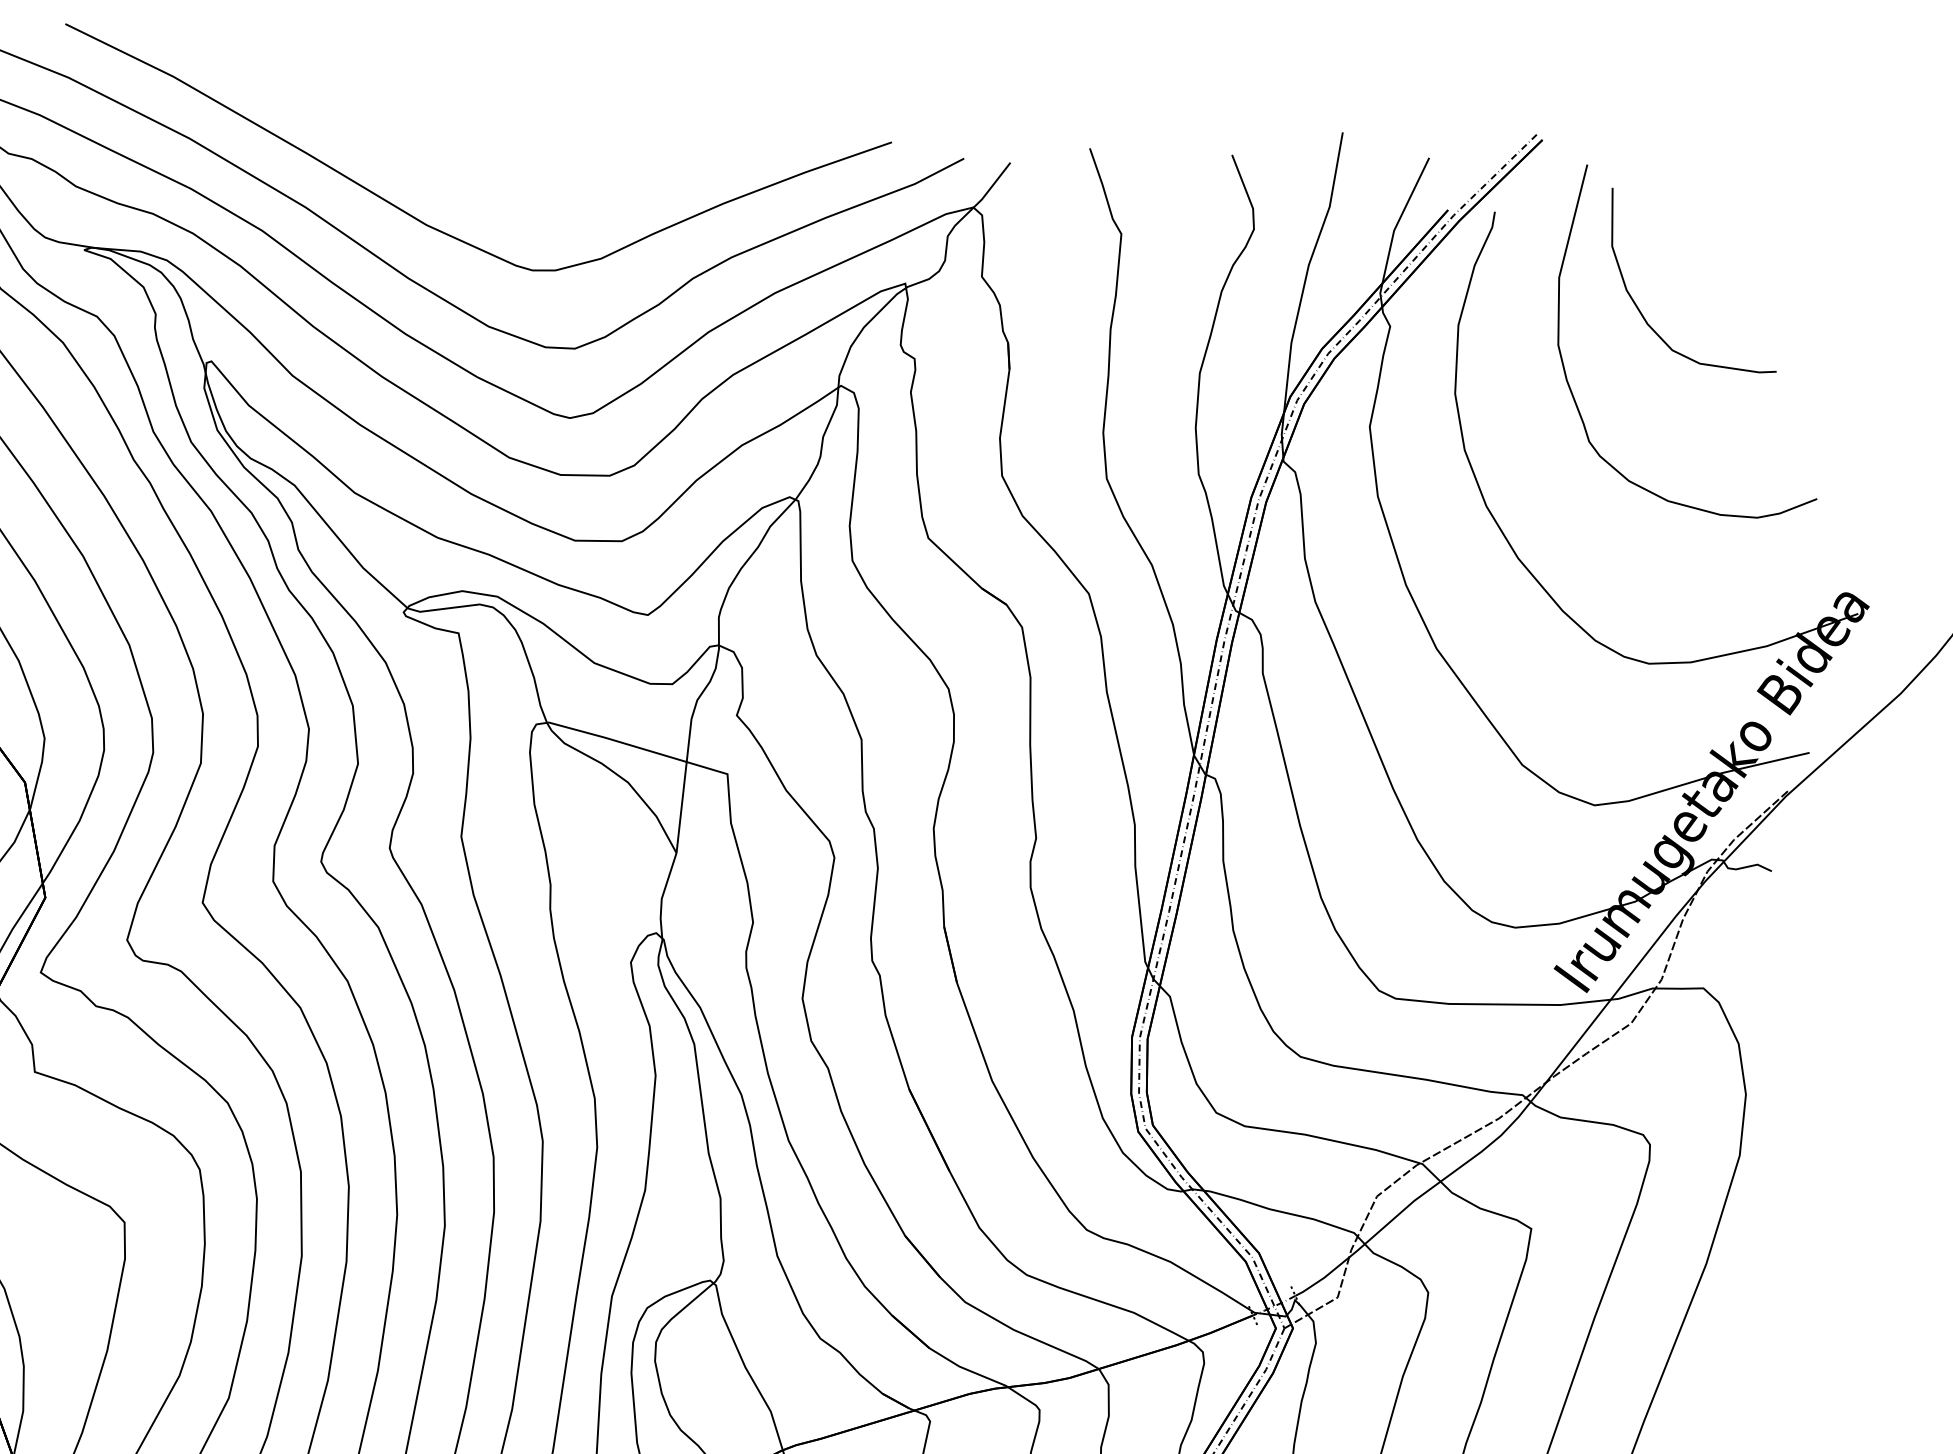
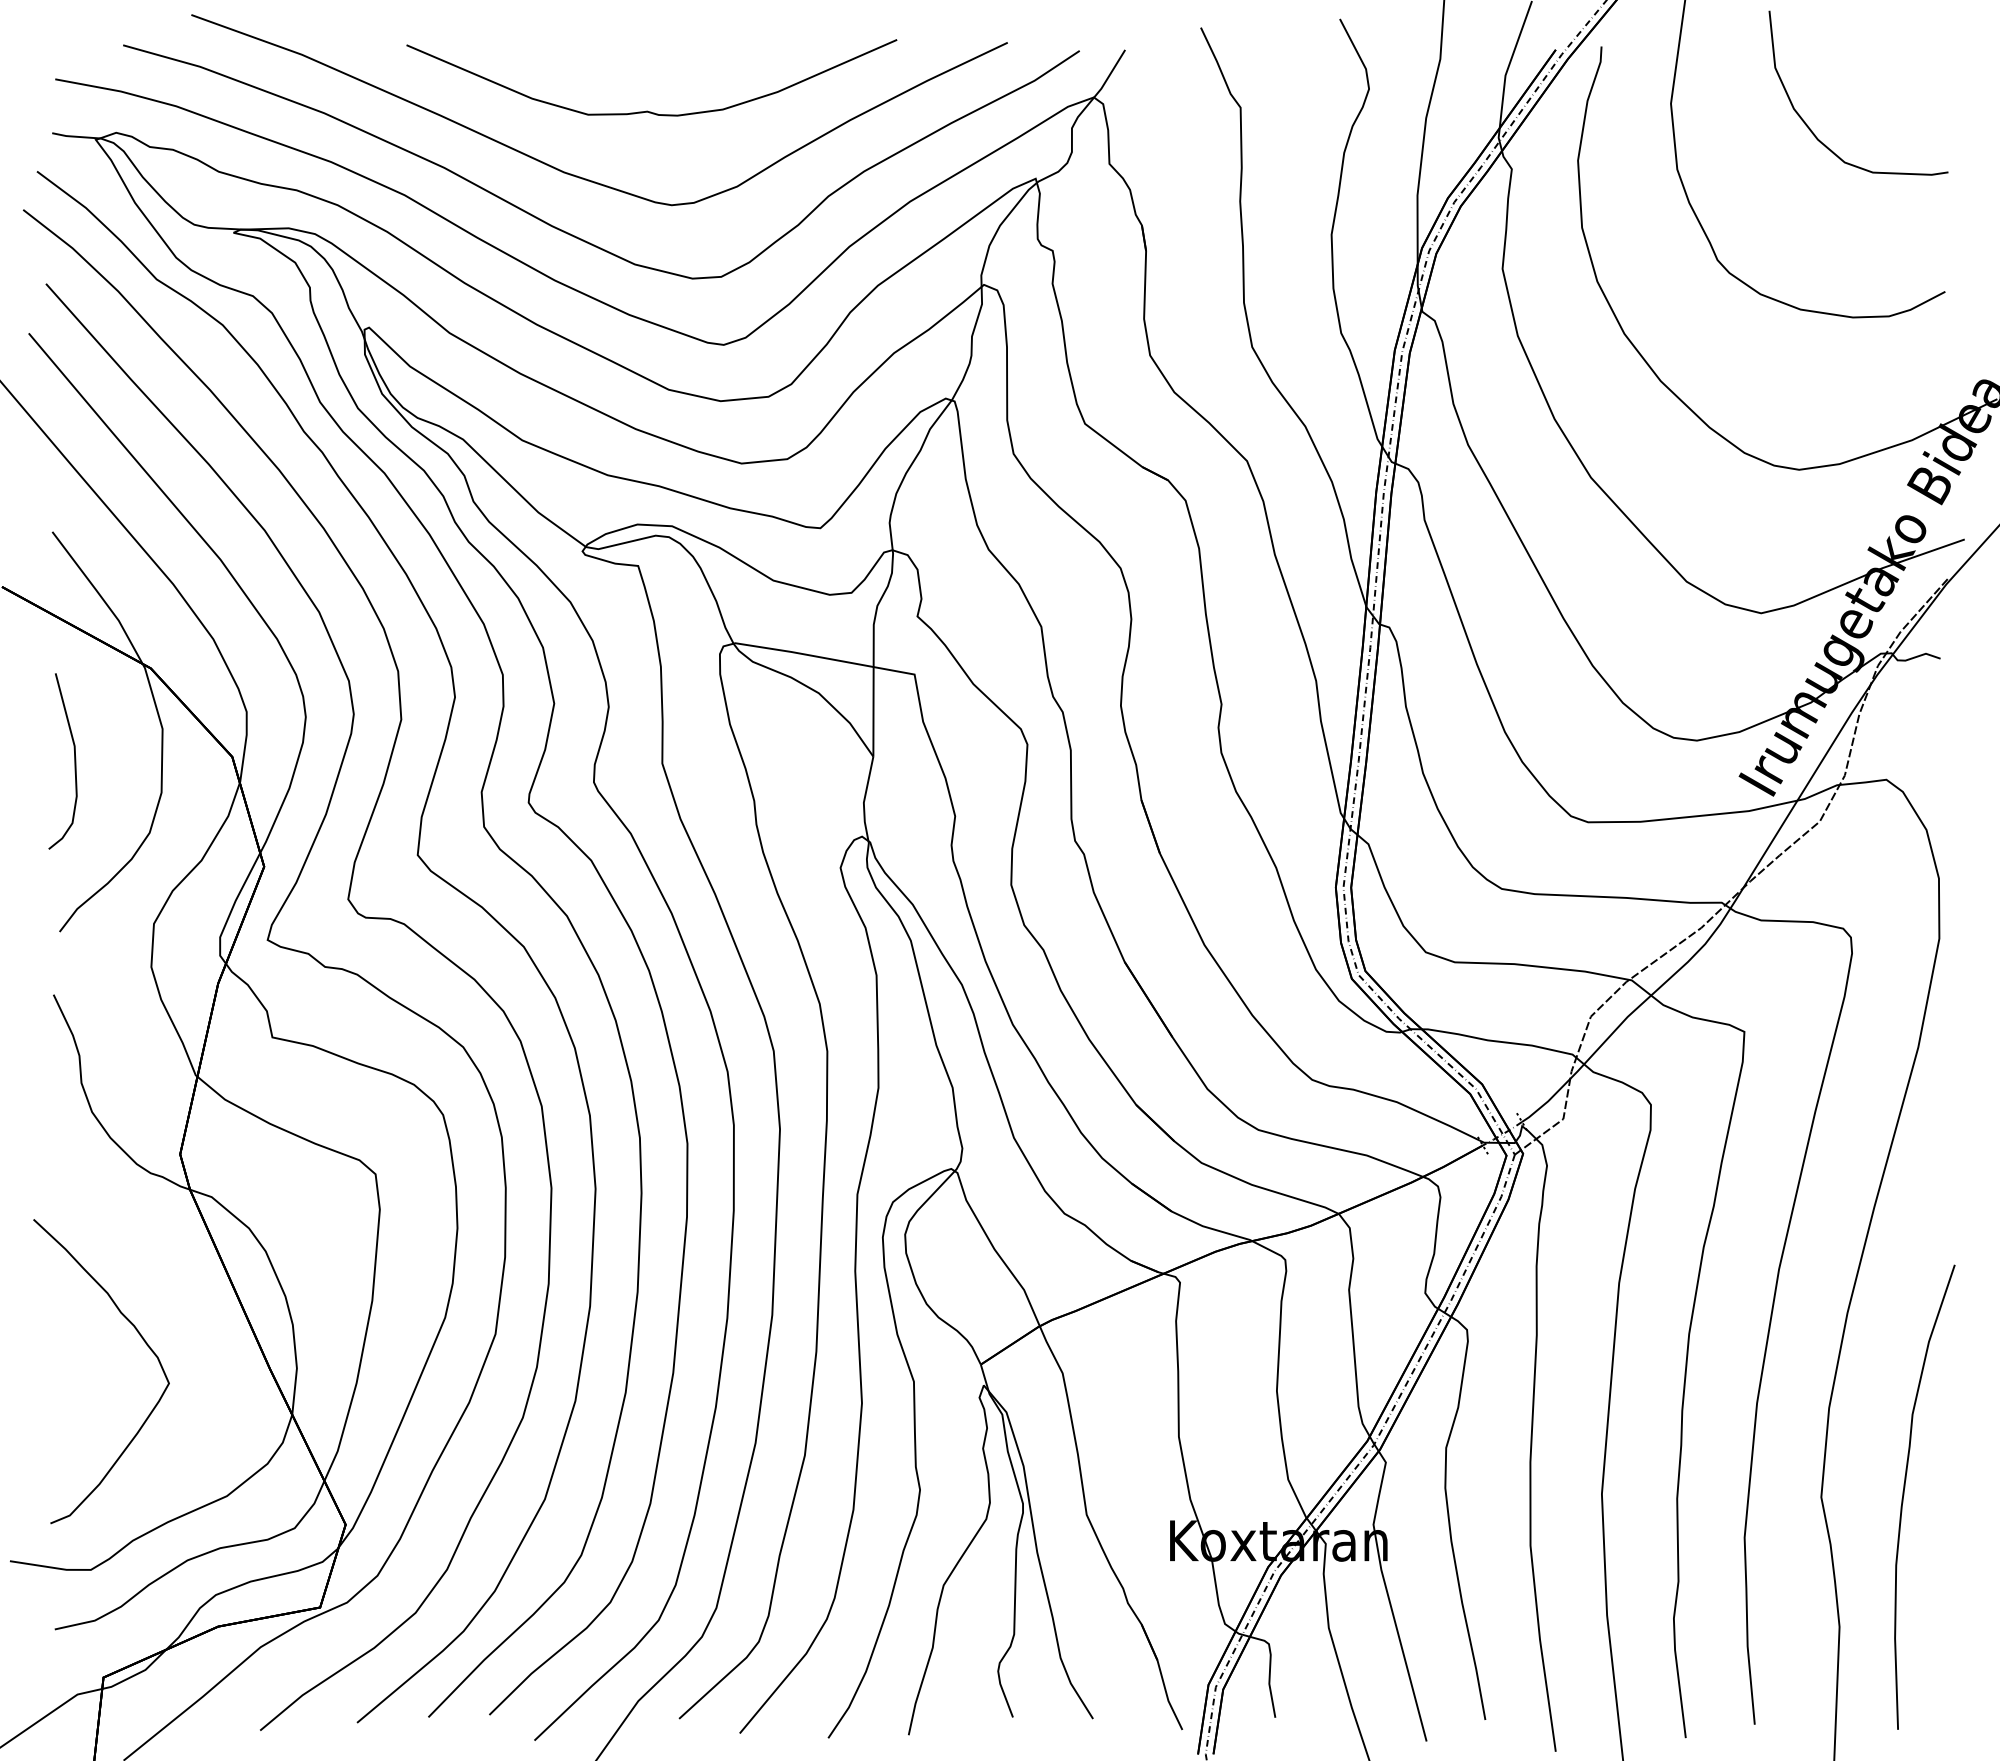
curve: (518, 171) -> (647, 110), added
curve: (1642, 313) -> (1811, 129), moved

